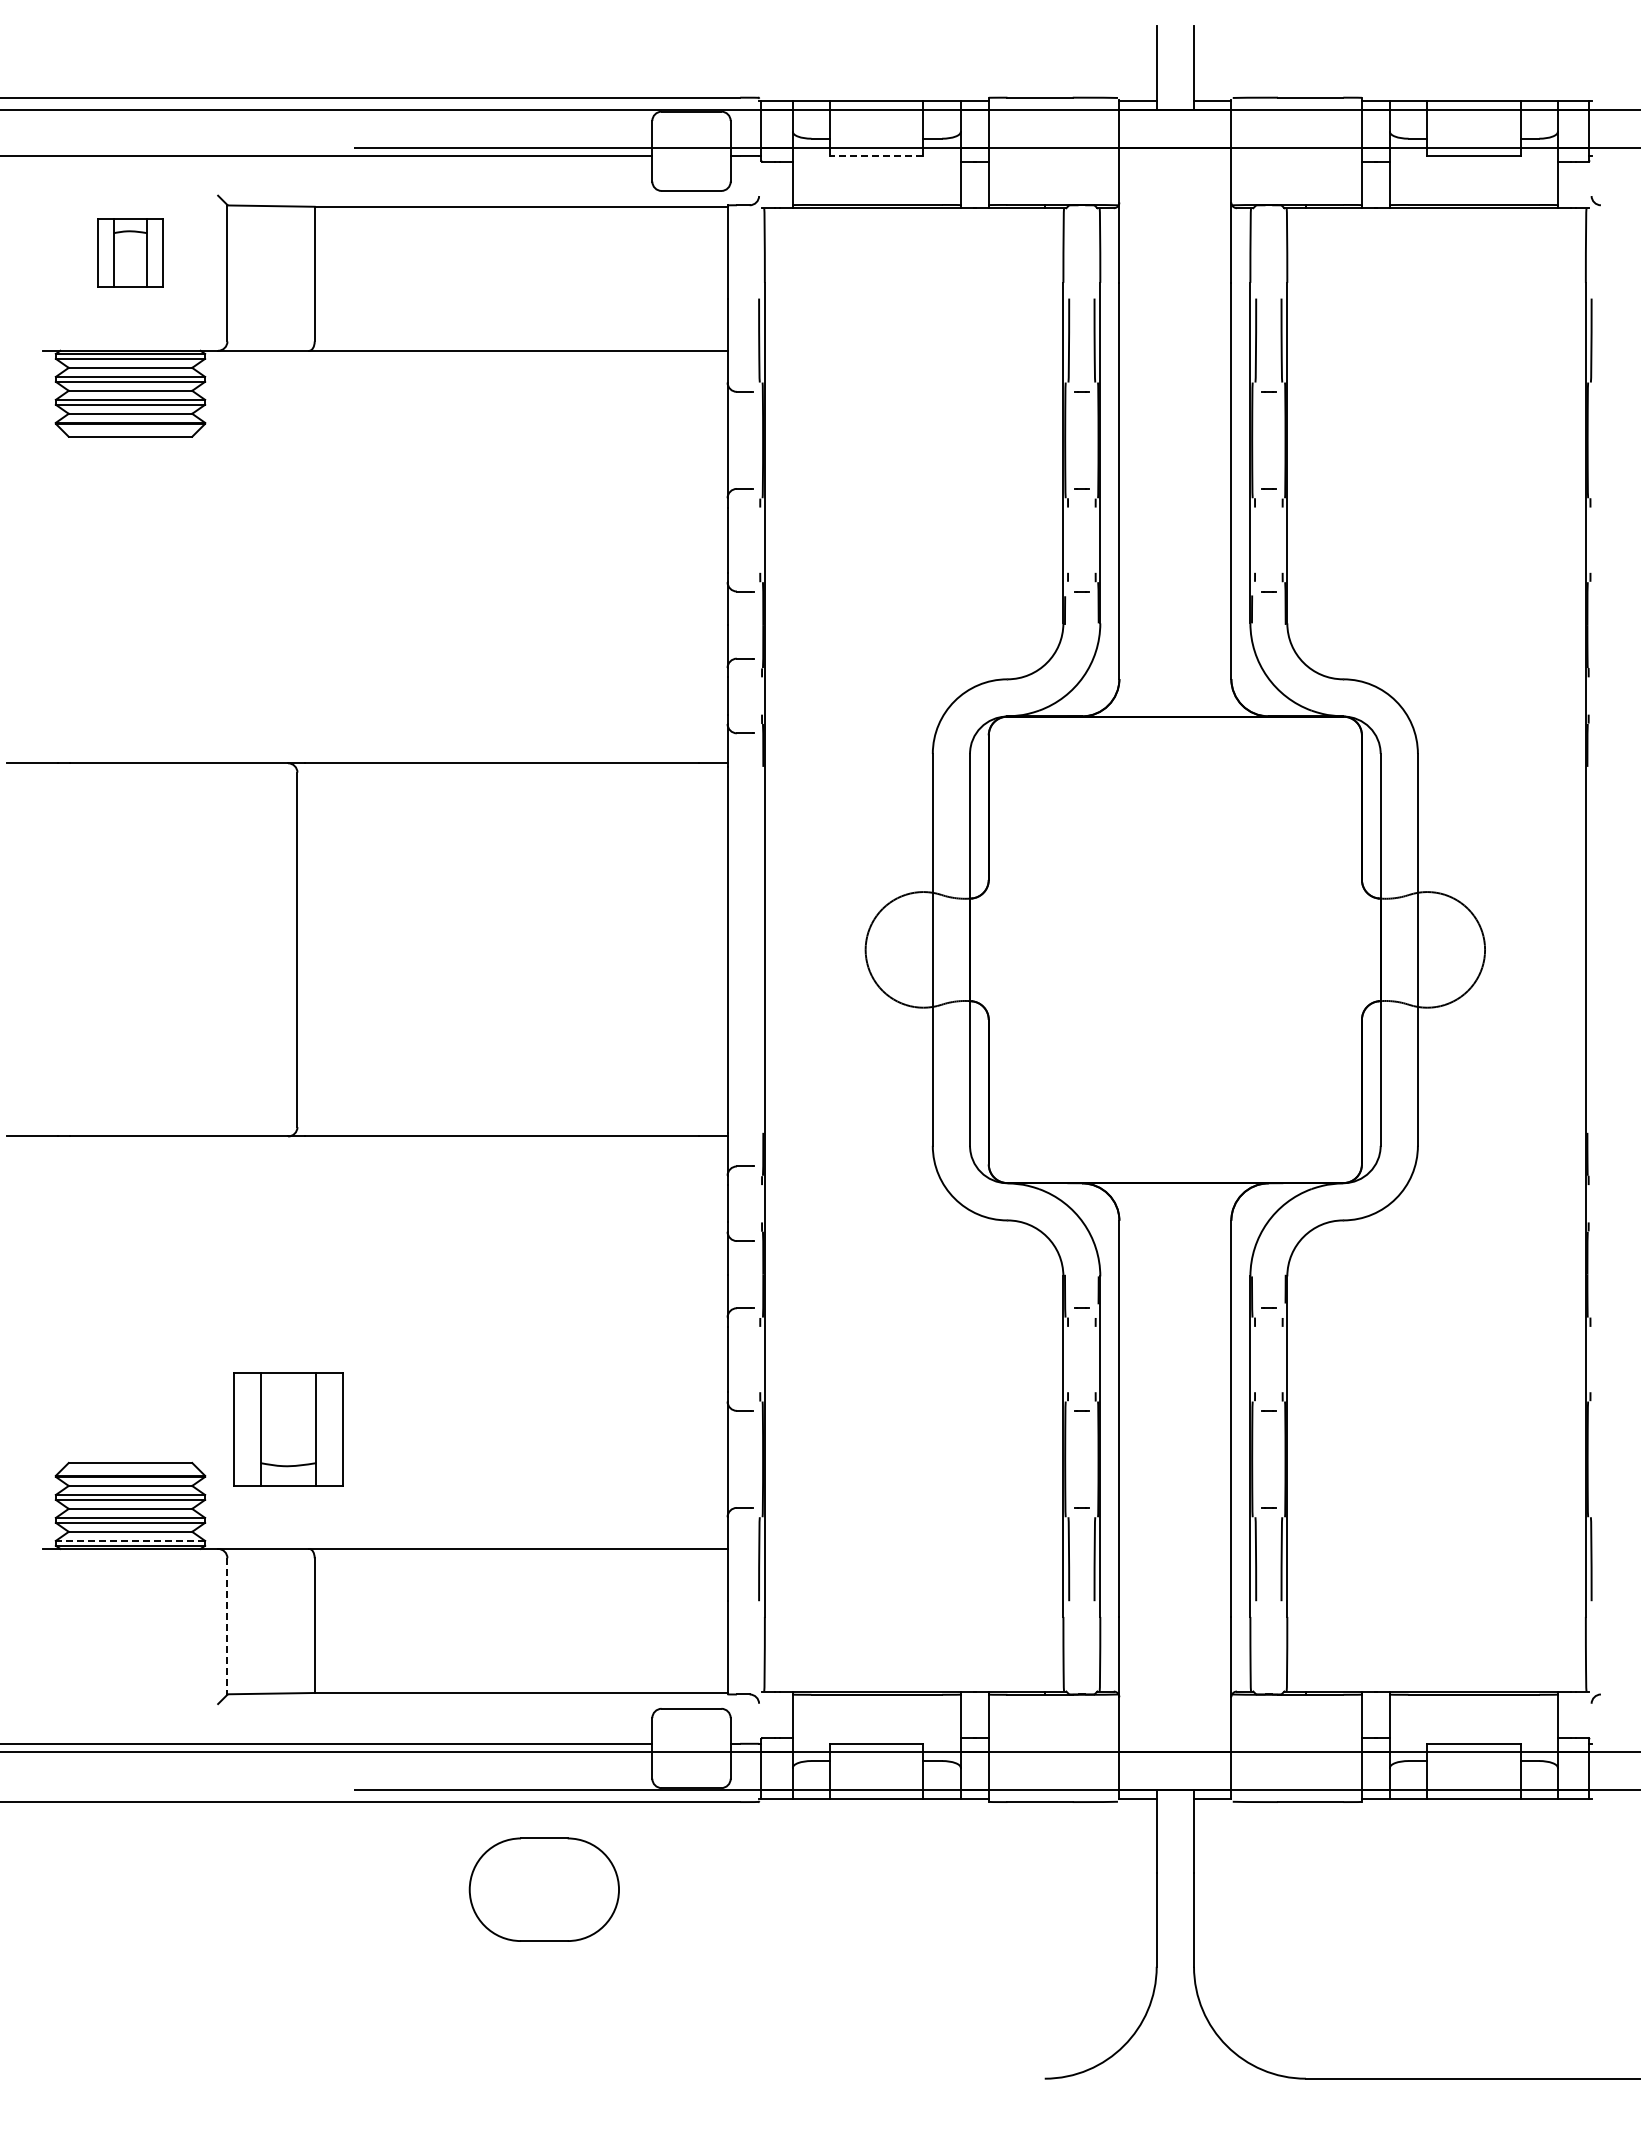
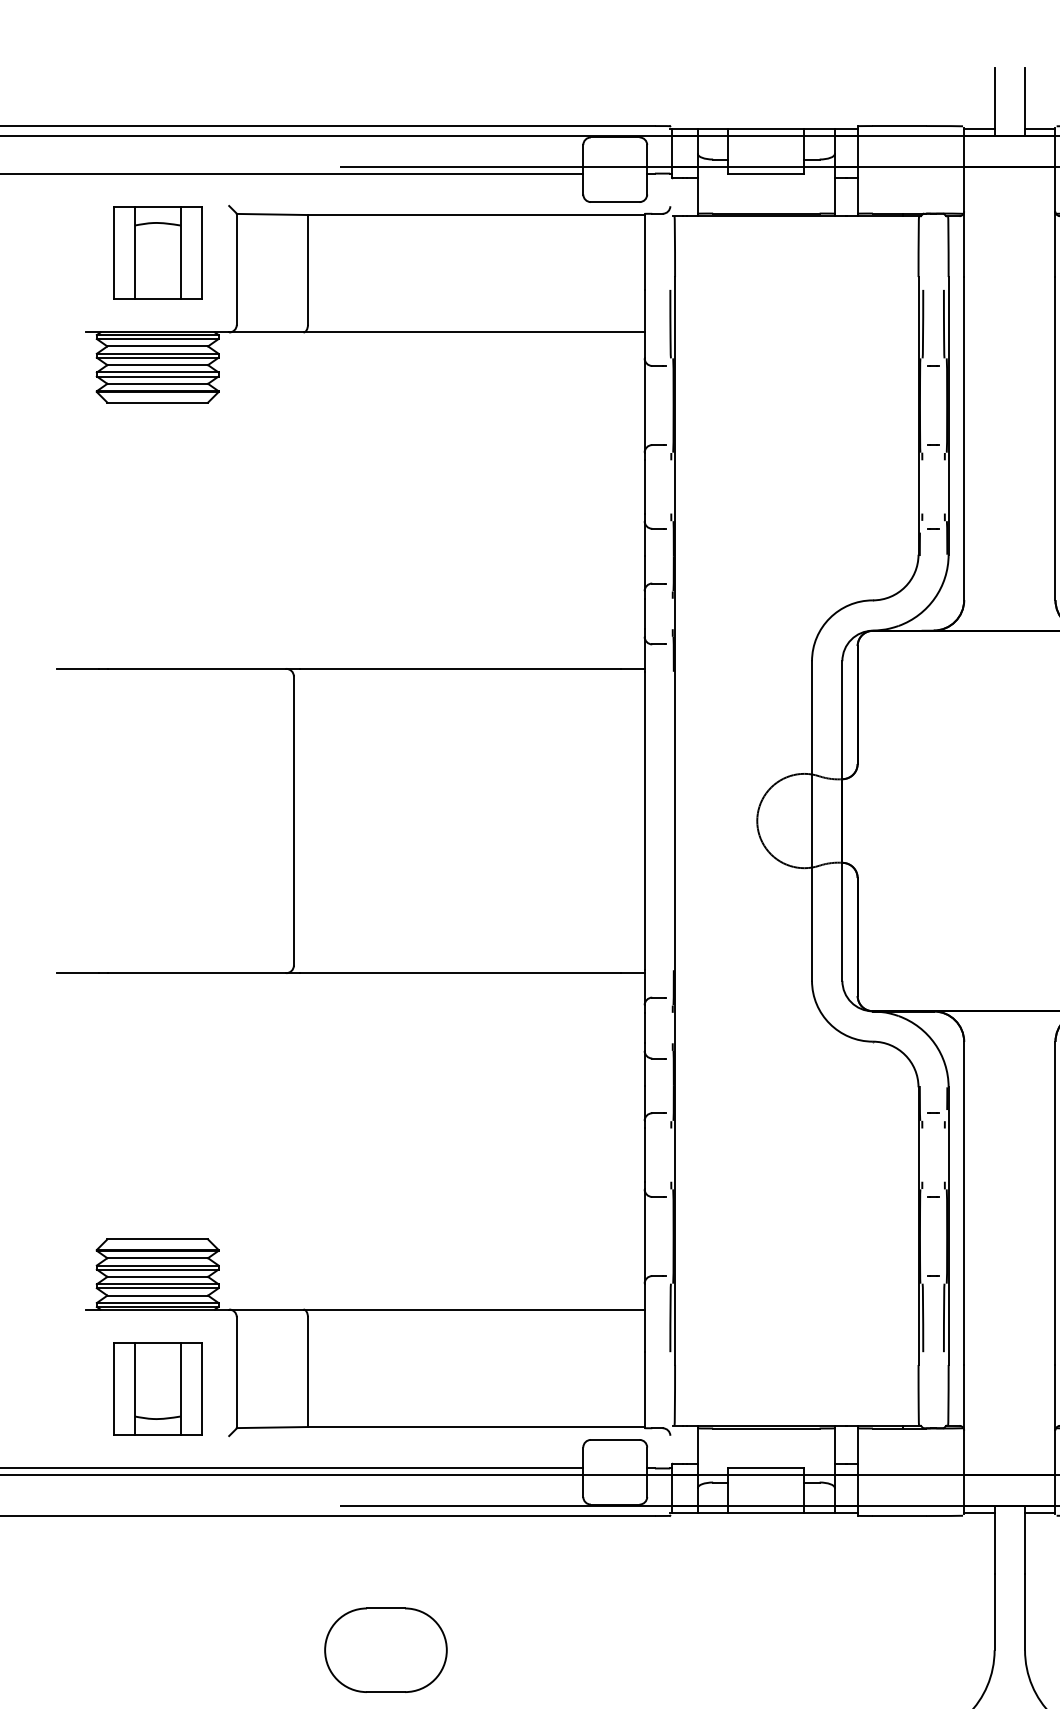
line: (876, 155) -> (766, 173), dashed -> solid
part: (130, 253) -> (157, 253), size x1.67
part: (288, 1429) -> (157, 1389), moved
line: (130, 1540) -> (157, 1302), dashed -> solid
line: (227, 1627) -> (236, 1373), dashed -> solid
part: (543, 1889) -> (385, 1650), moved

